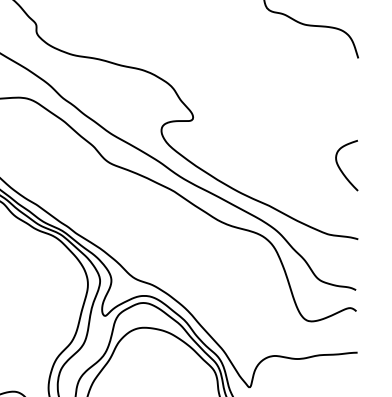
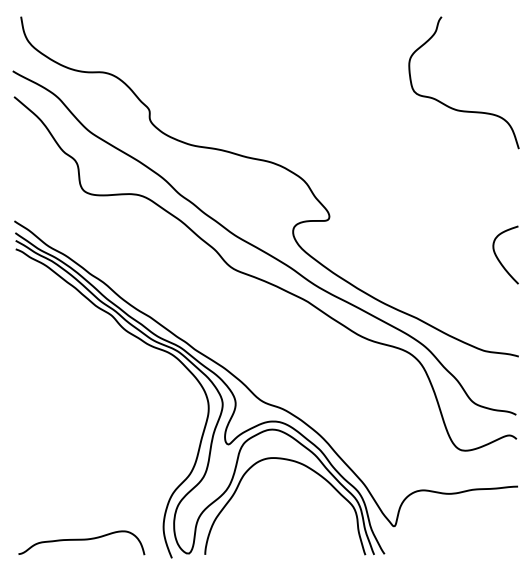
curve: (340, 167) -> (498, 257), moved

